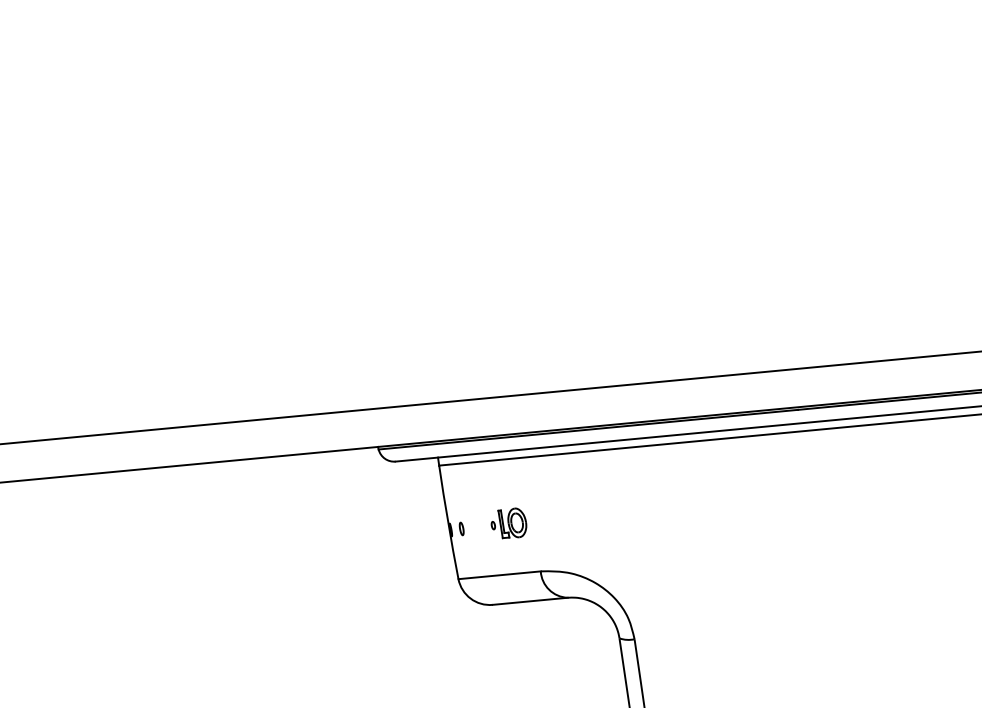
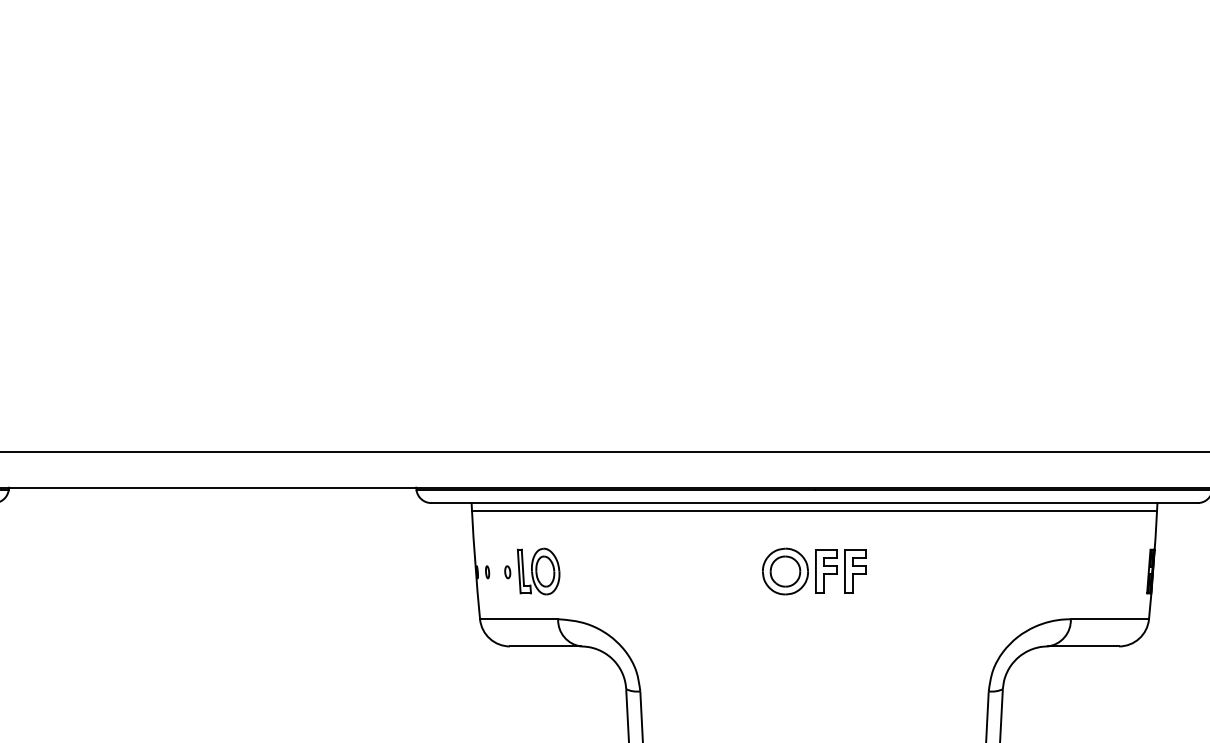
part: (806, 495) -> (814, 571), added
part: (509, 523) -> (532, 571), size x1.67

